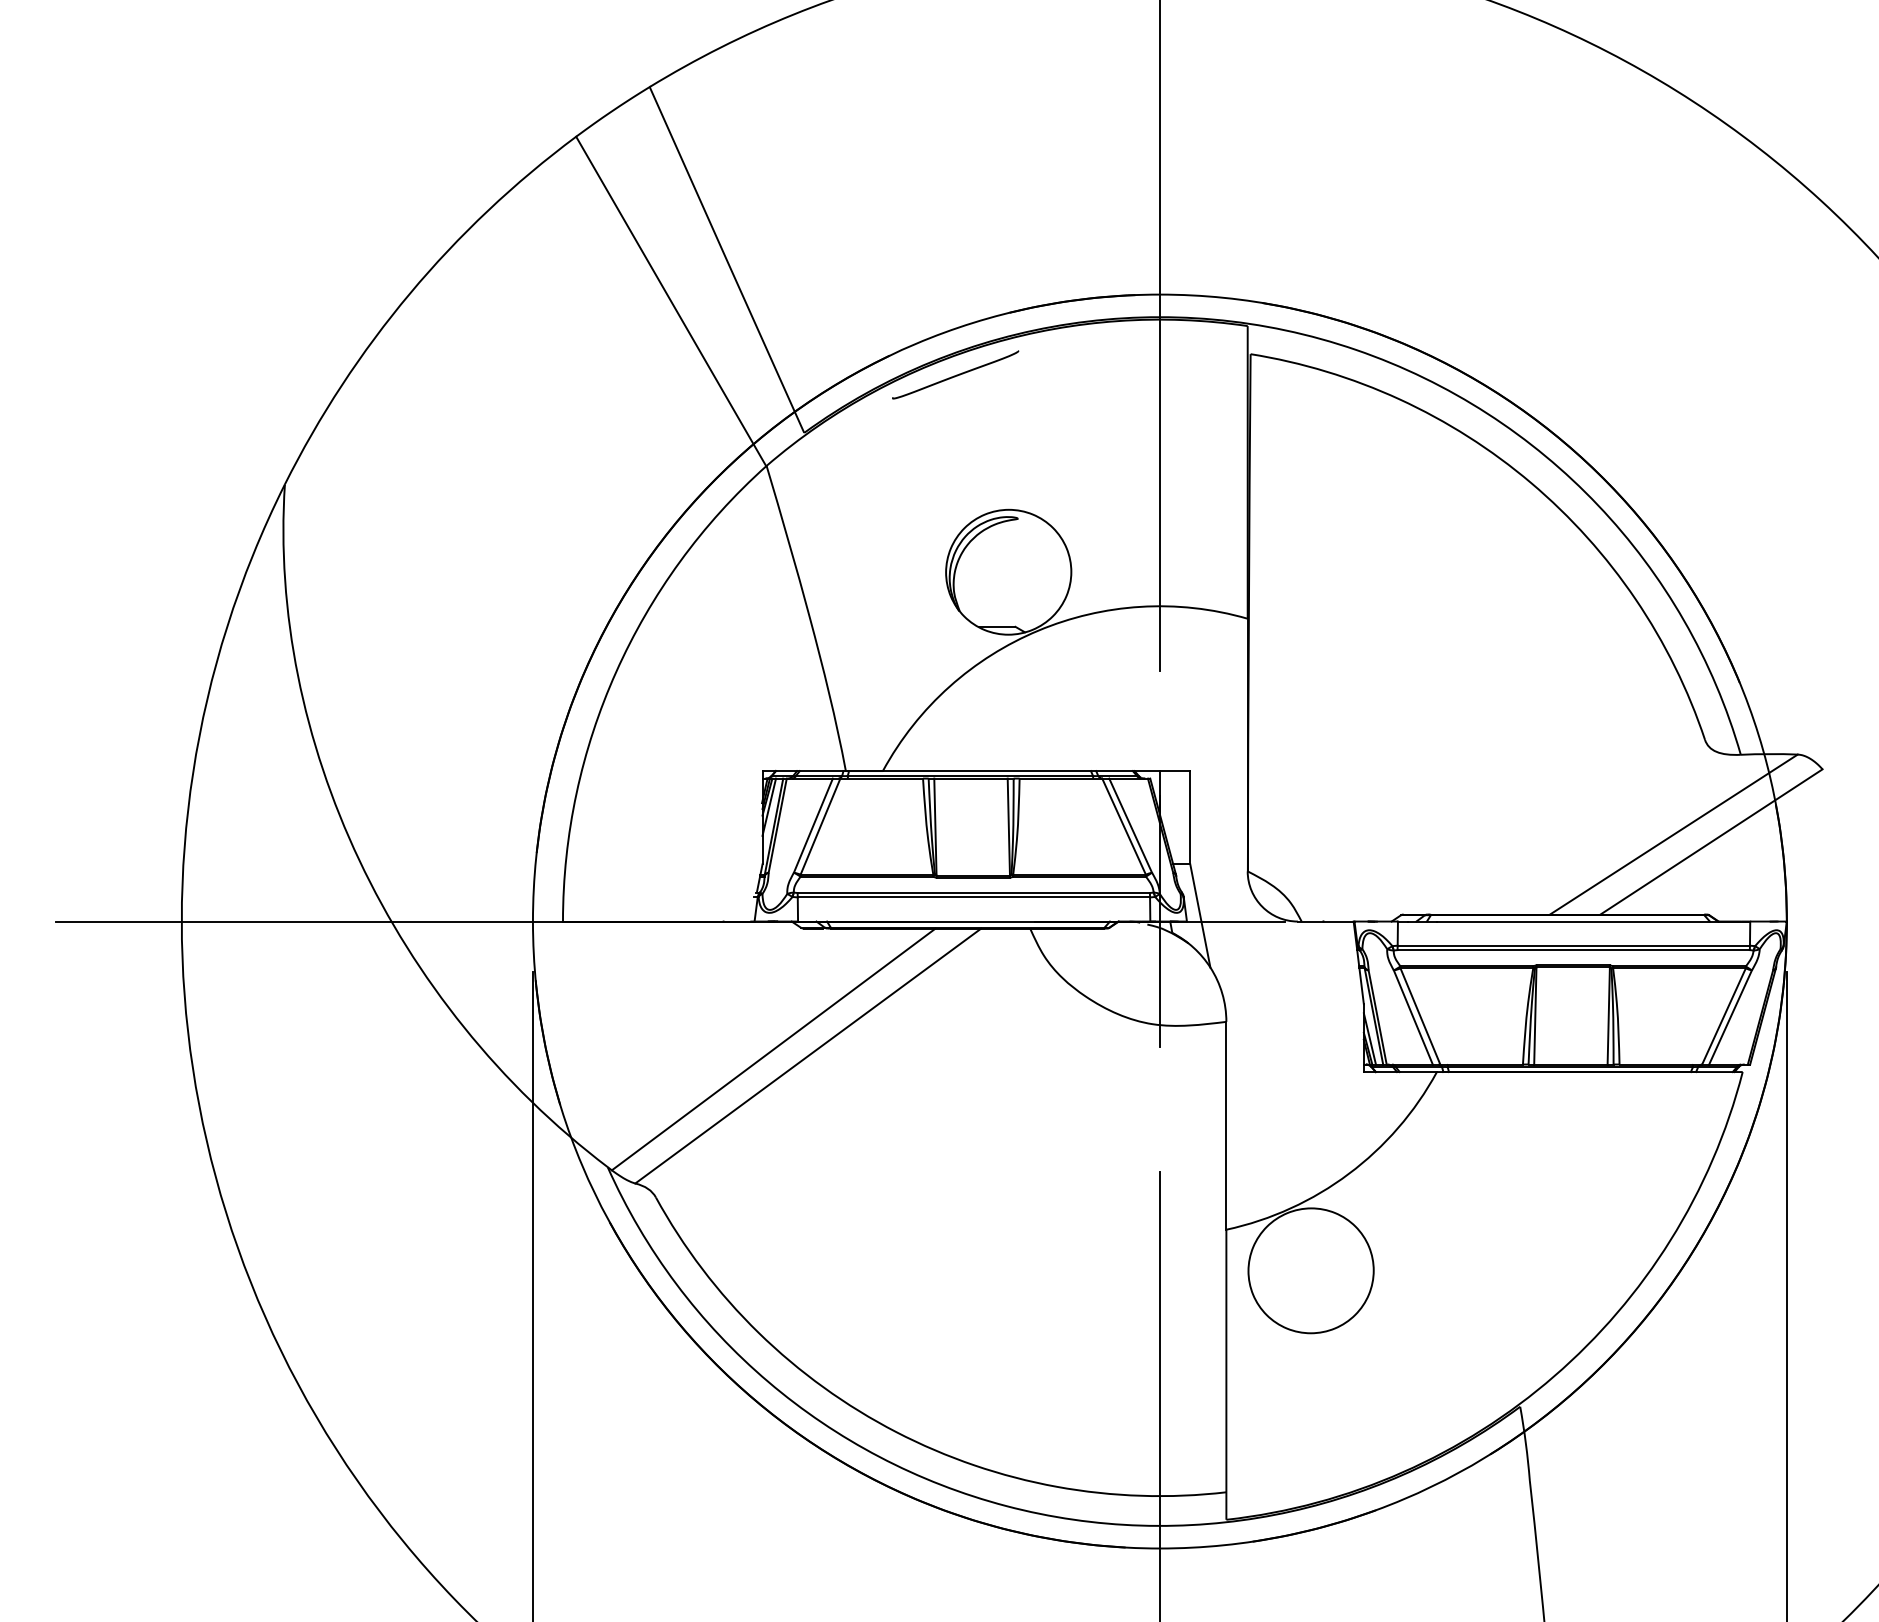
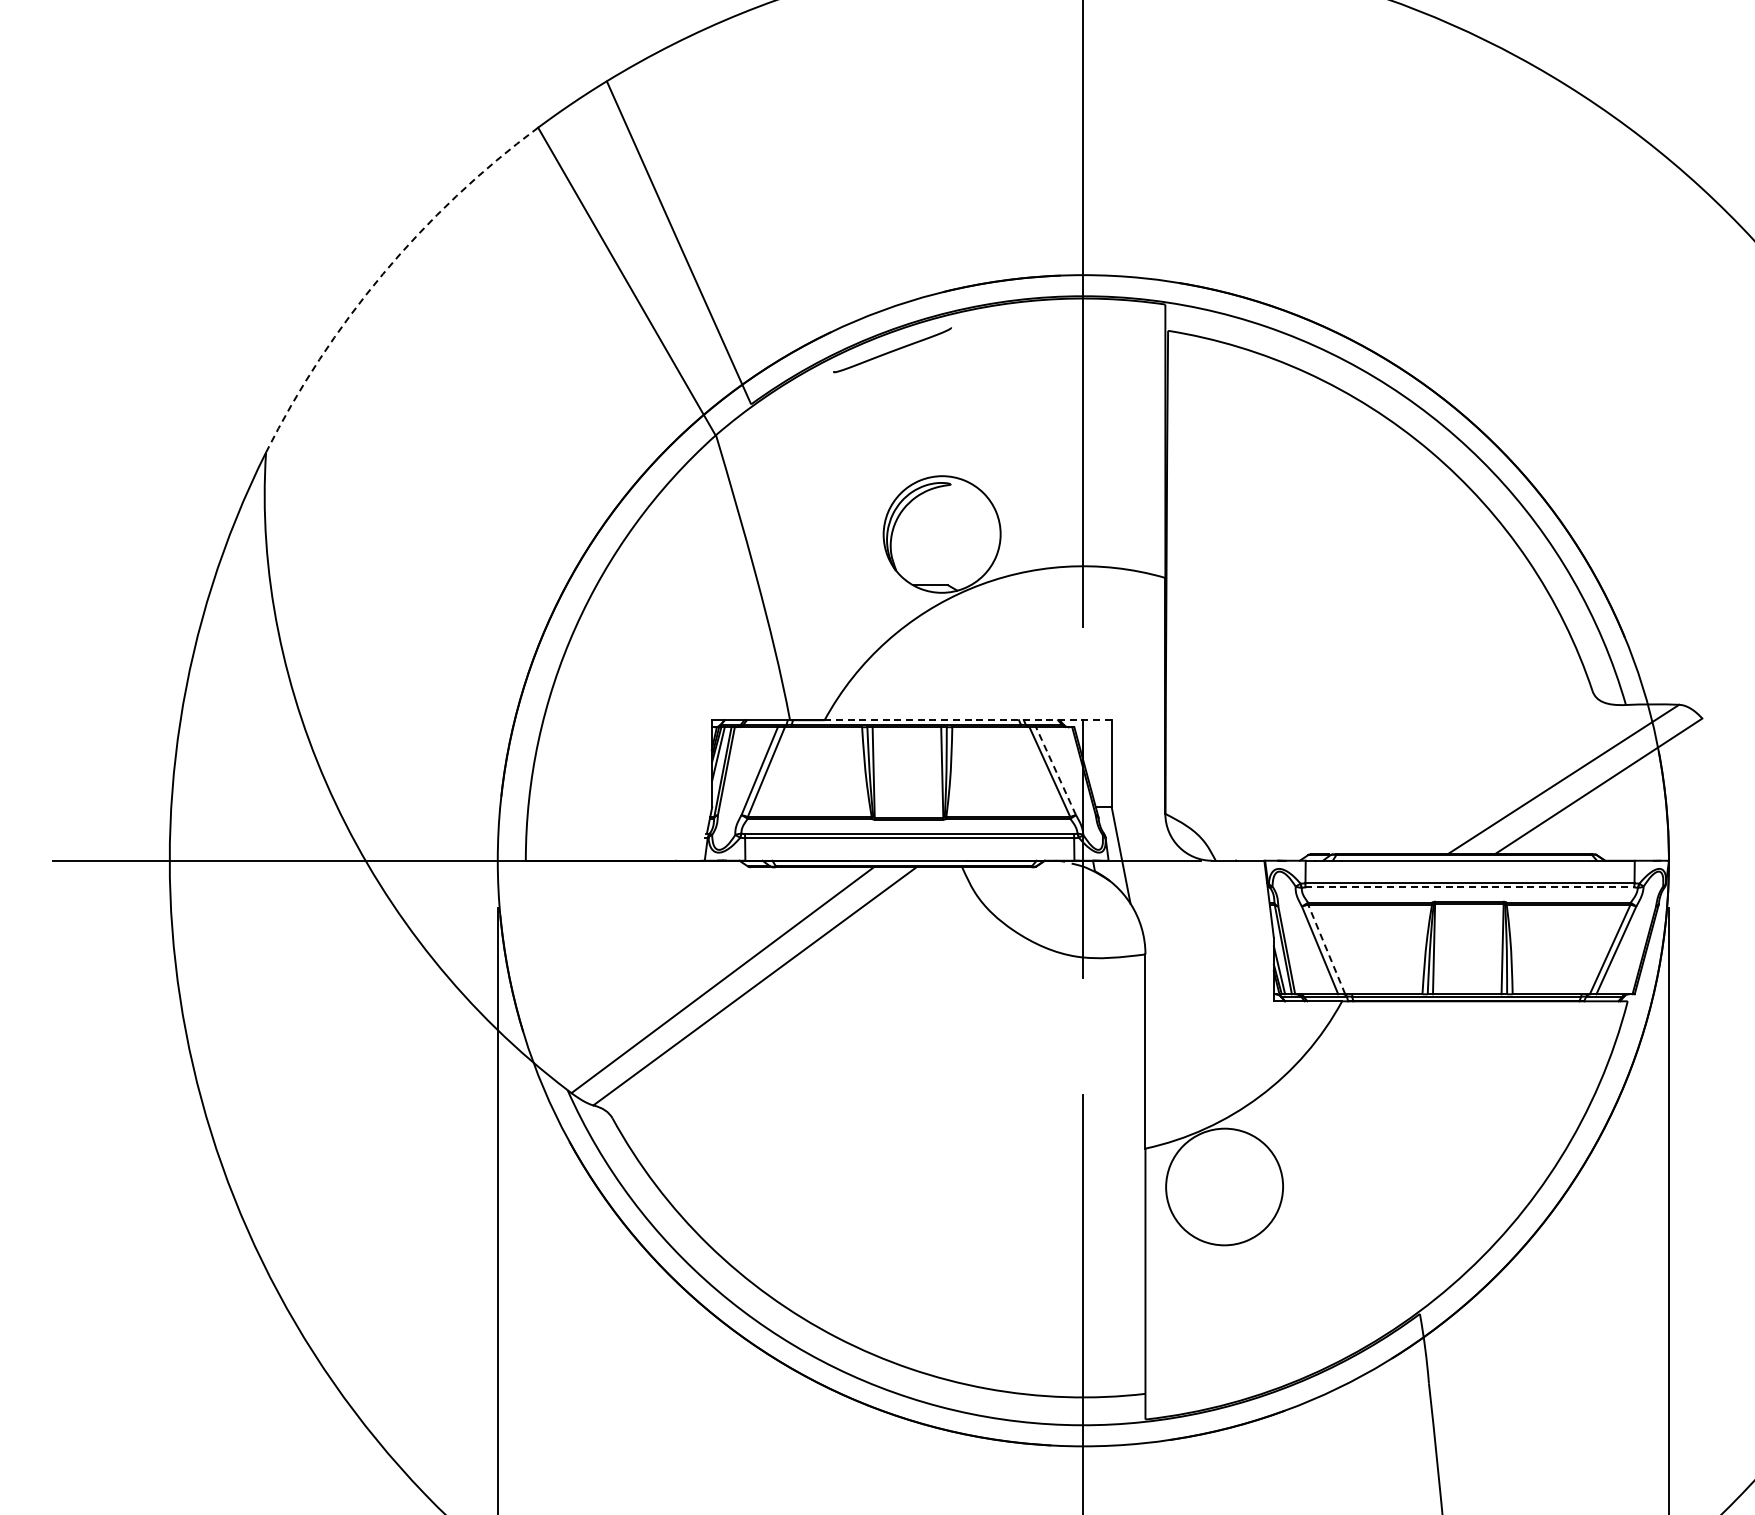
arc: (410, 293) -> (383, 274), solid -> dashed
line: (1036, 771) -> (968, 720), solid -> dashed
line: (1130, 824) -> (1055, 770), solid -> dashed
line: (1573, 950) -> (1469, 887), solid -> dashed
line: (1420, 1016) -> (1326, 949), solid -> dashed

